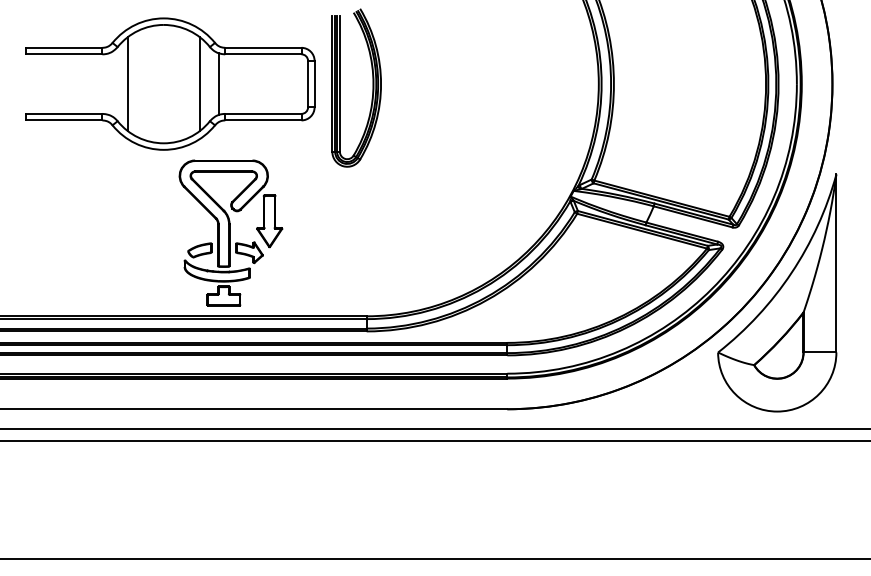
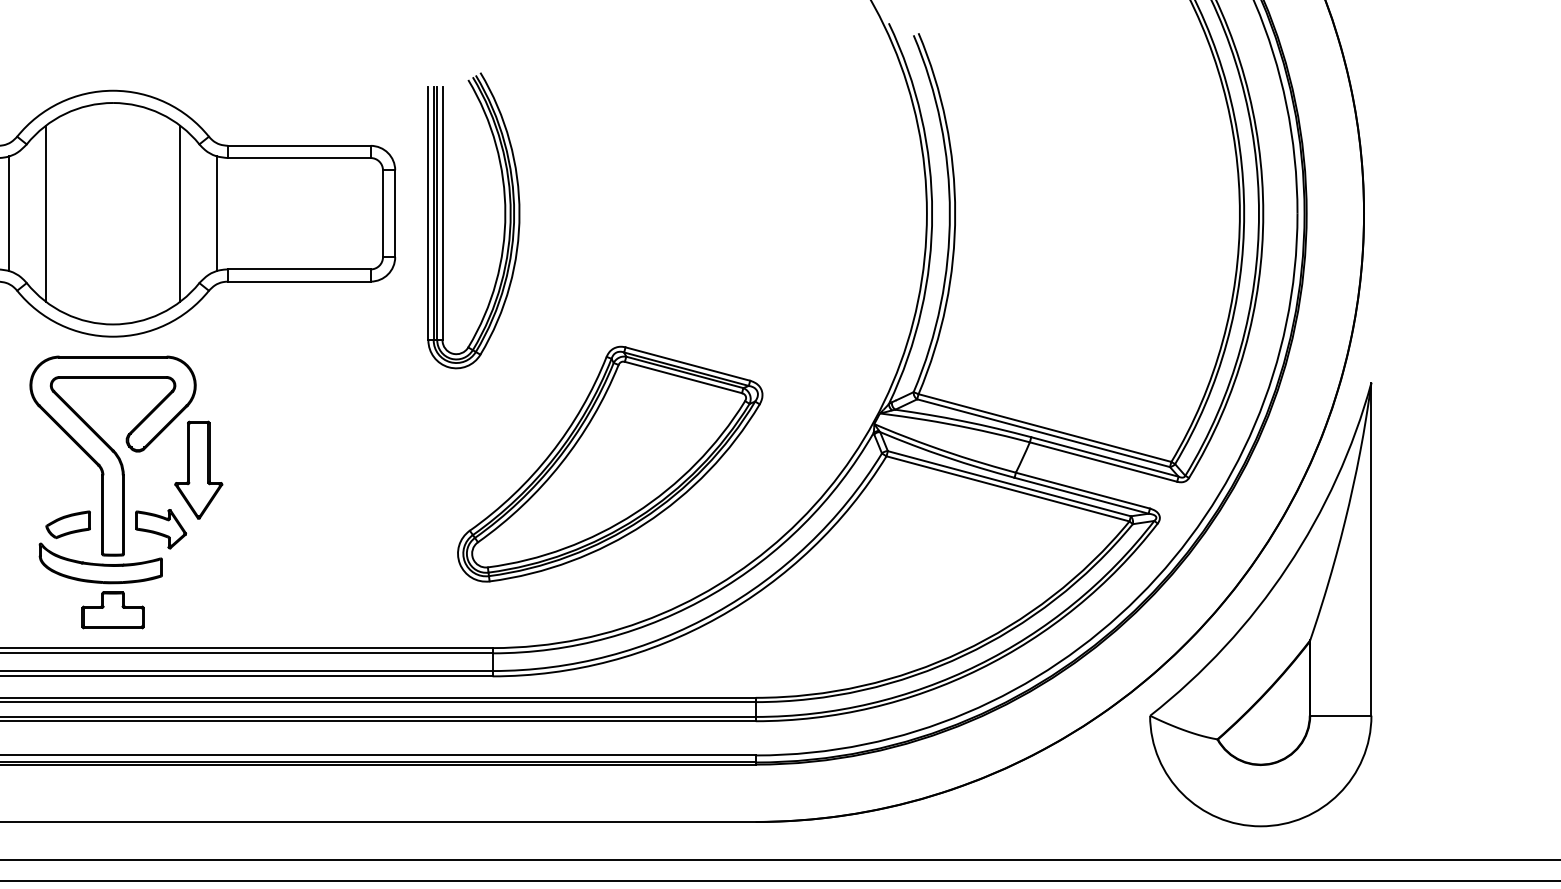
line: (108, 83) -> (9, 212), added
part: (429, 217) -> (610, 463), added
part: (230, 232) -> (125, 491), moved

